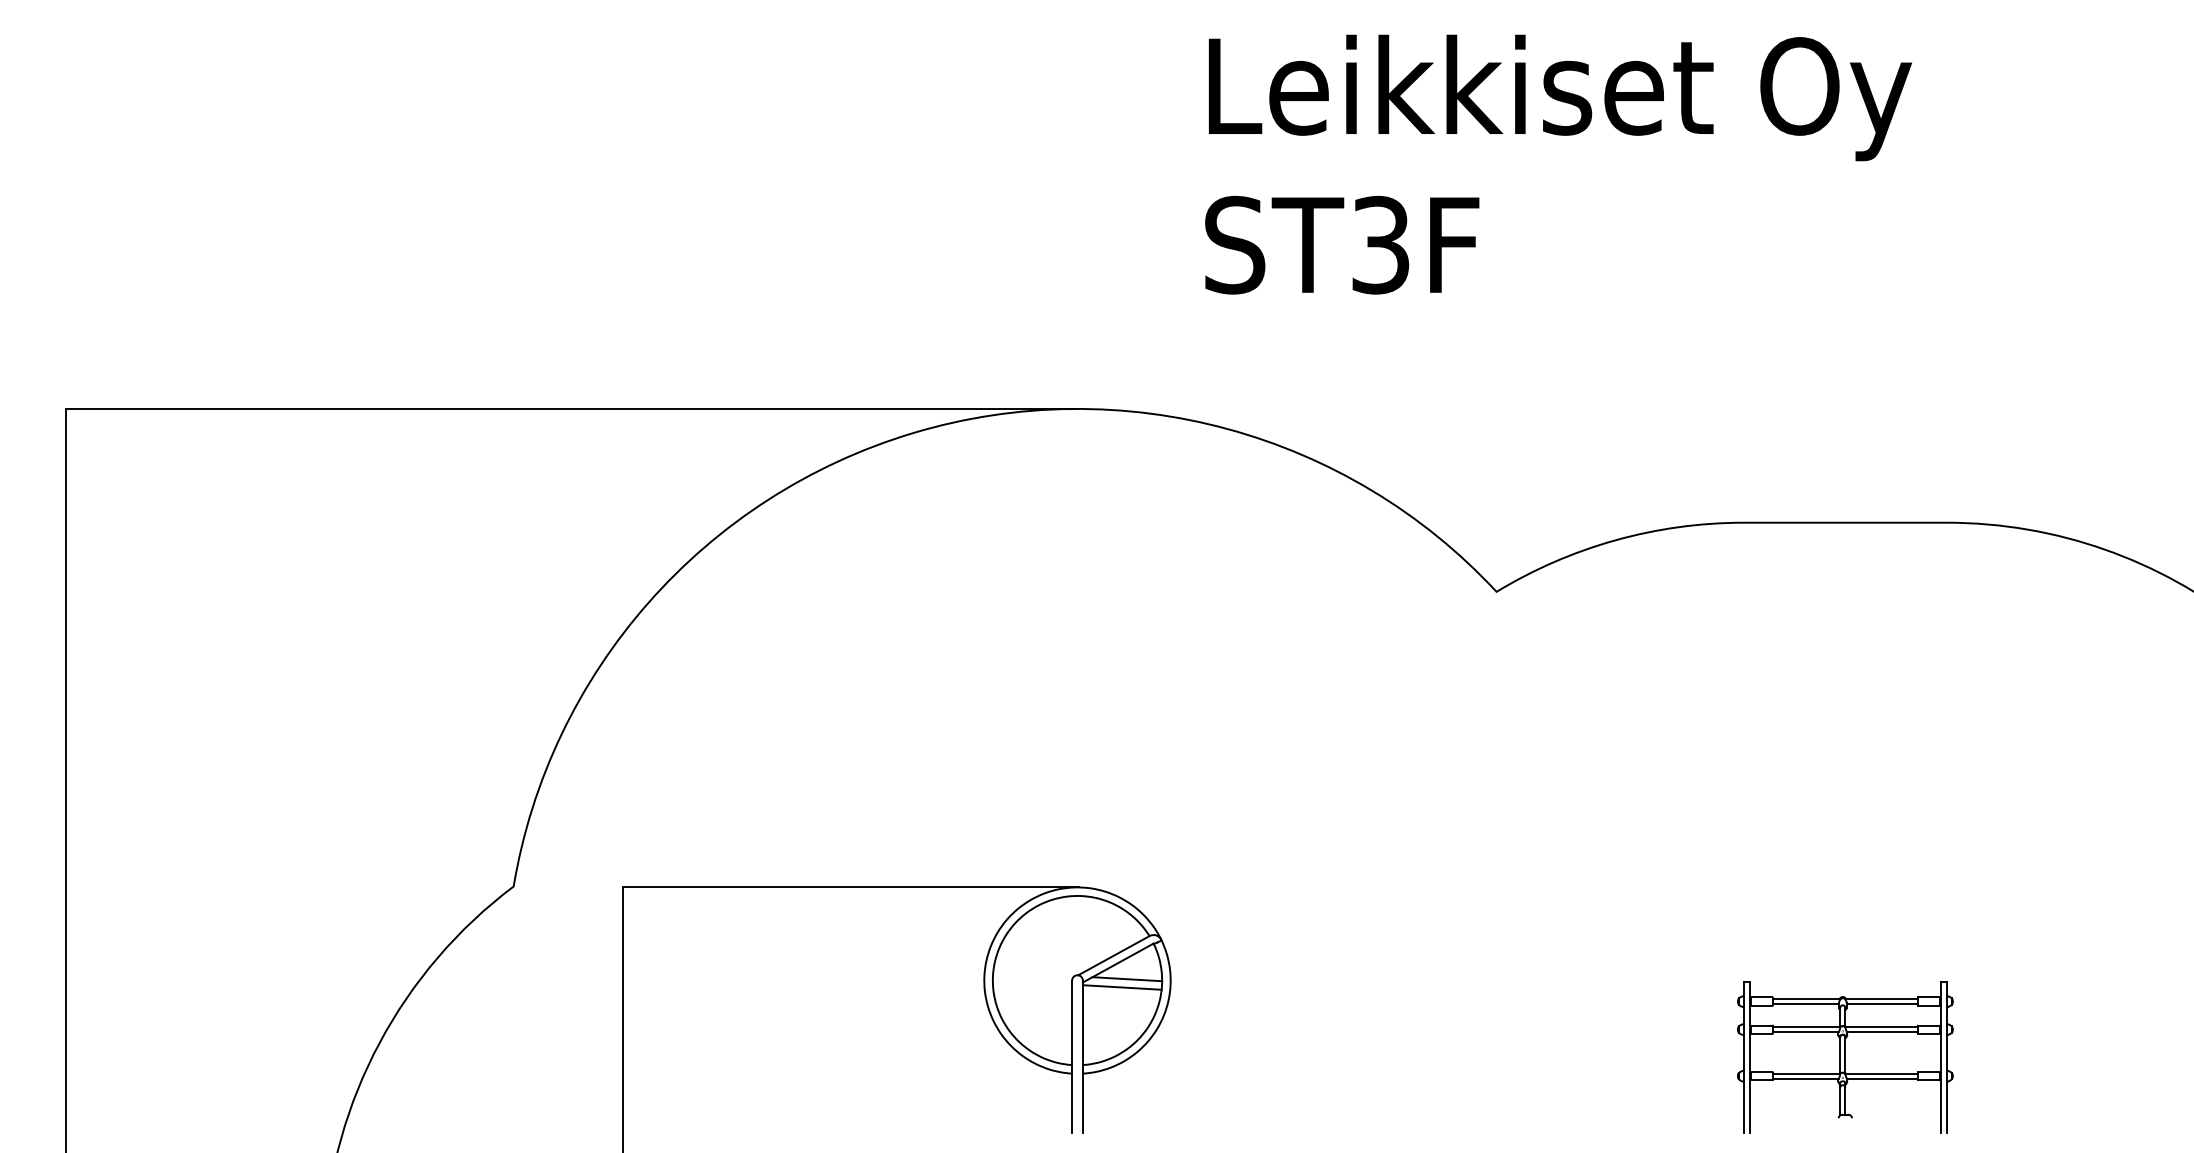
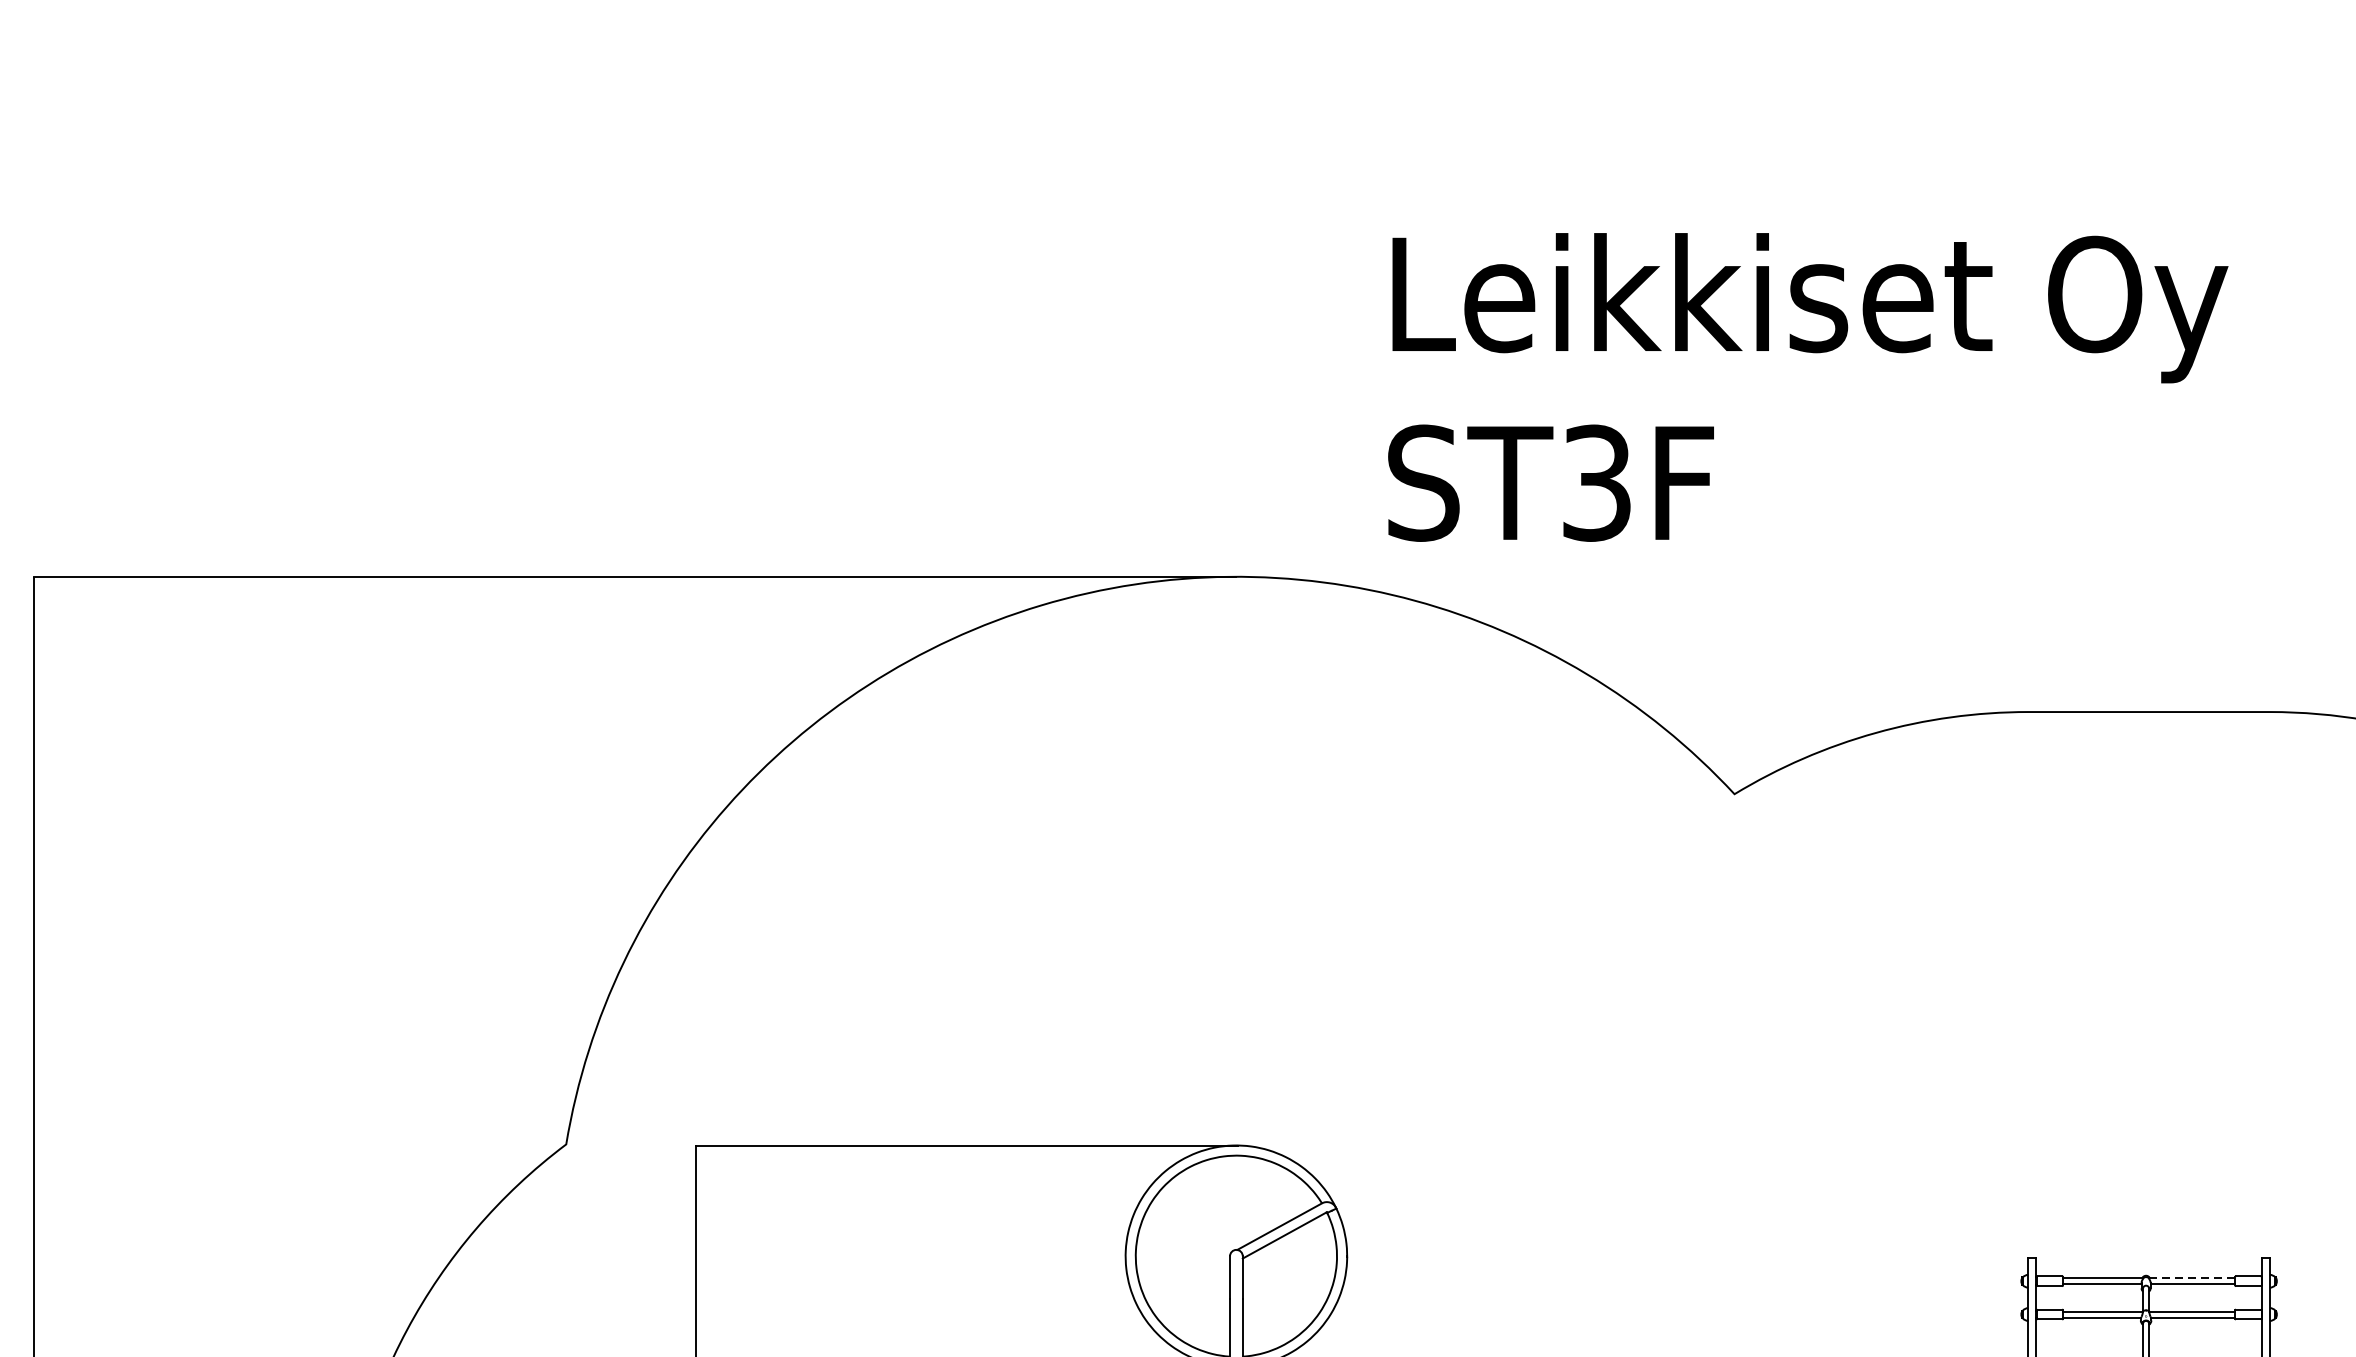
text: (1558, 164) -> (1808, 387), moved
line: (1127, 979) -> (1295, 1254), removed
line: (1121, 987) -> (1288, 1264), removed
line: (1881, 999) -> (2192, 1278), solid -> dashed

